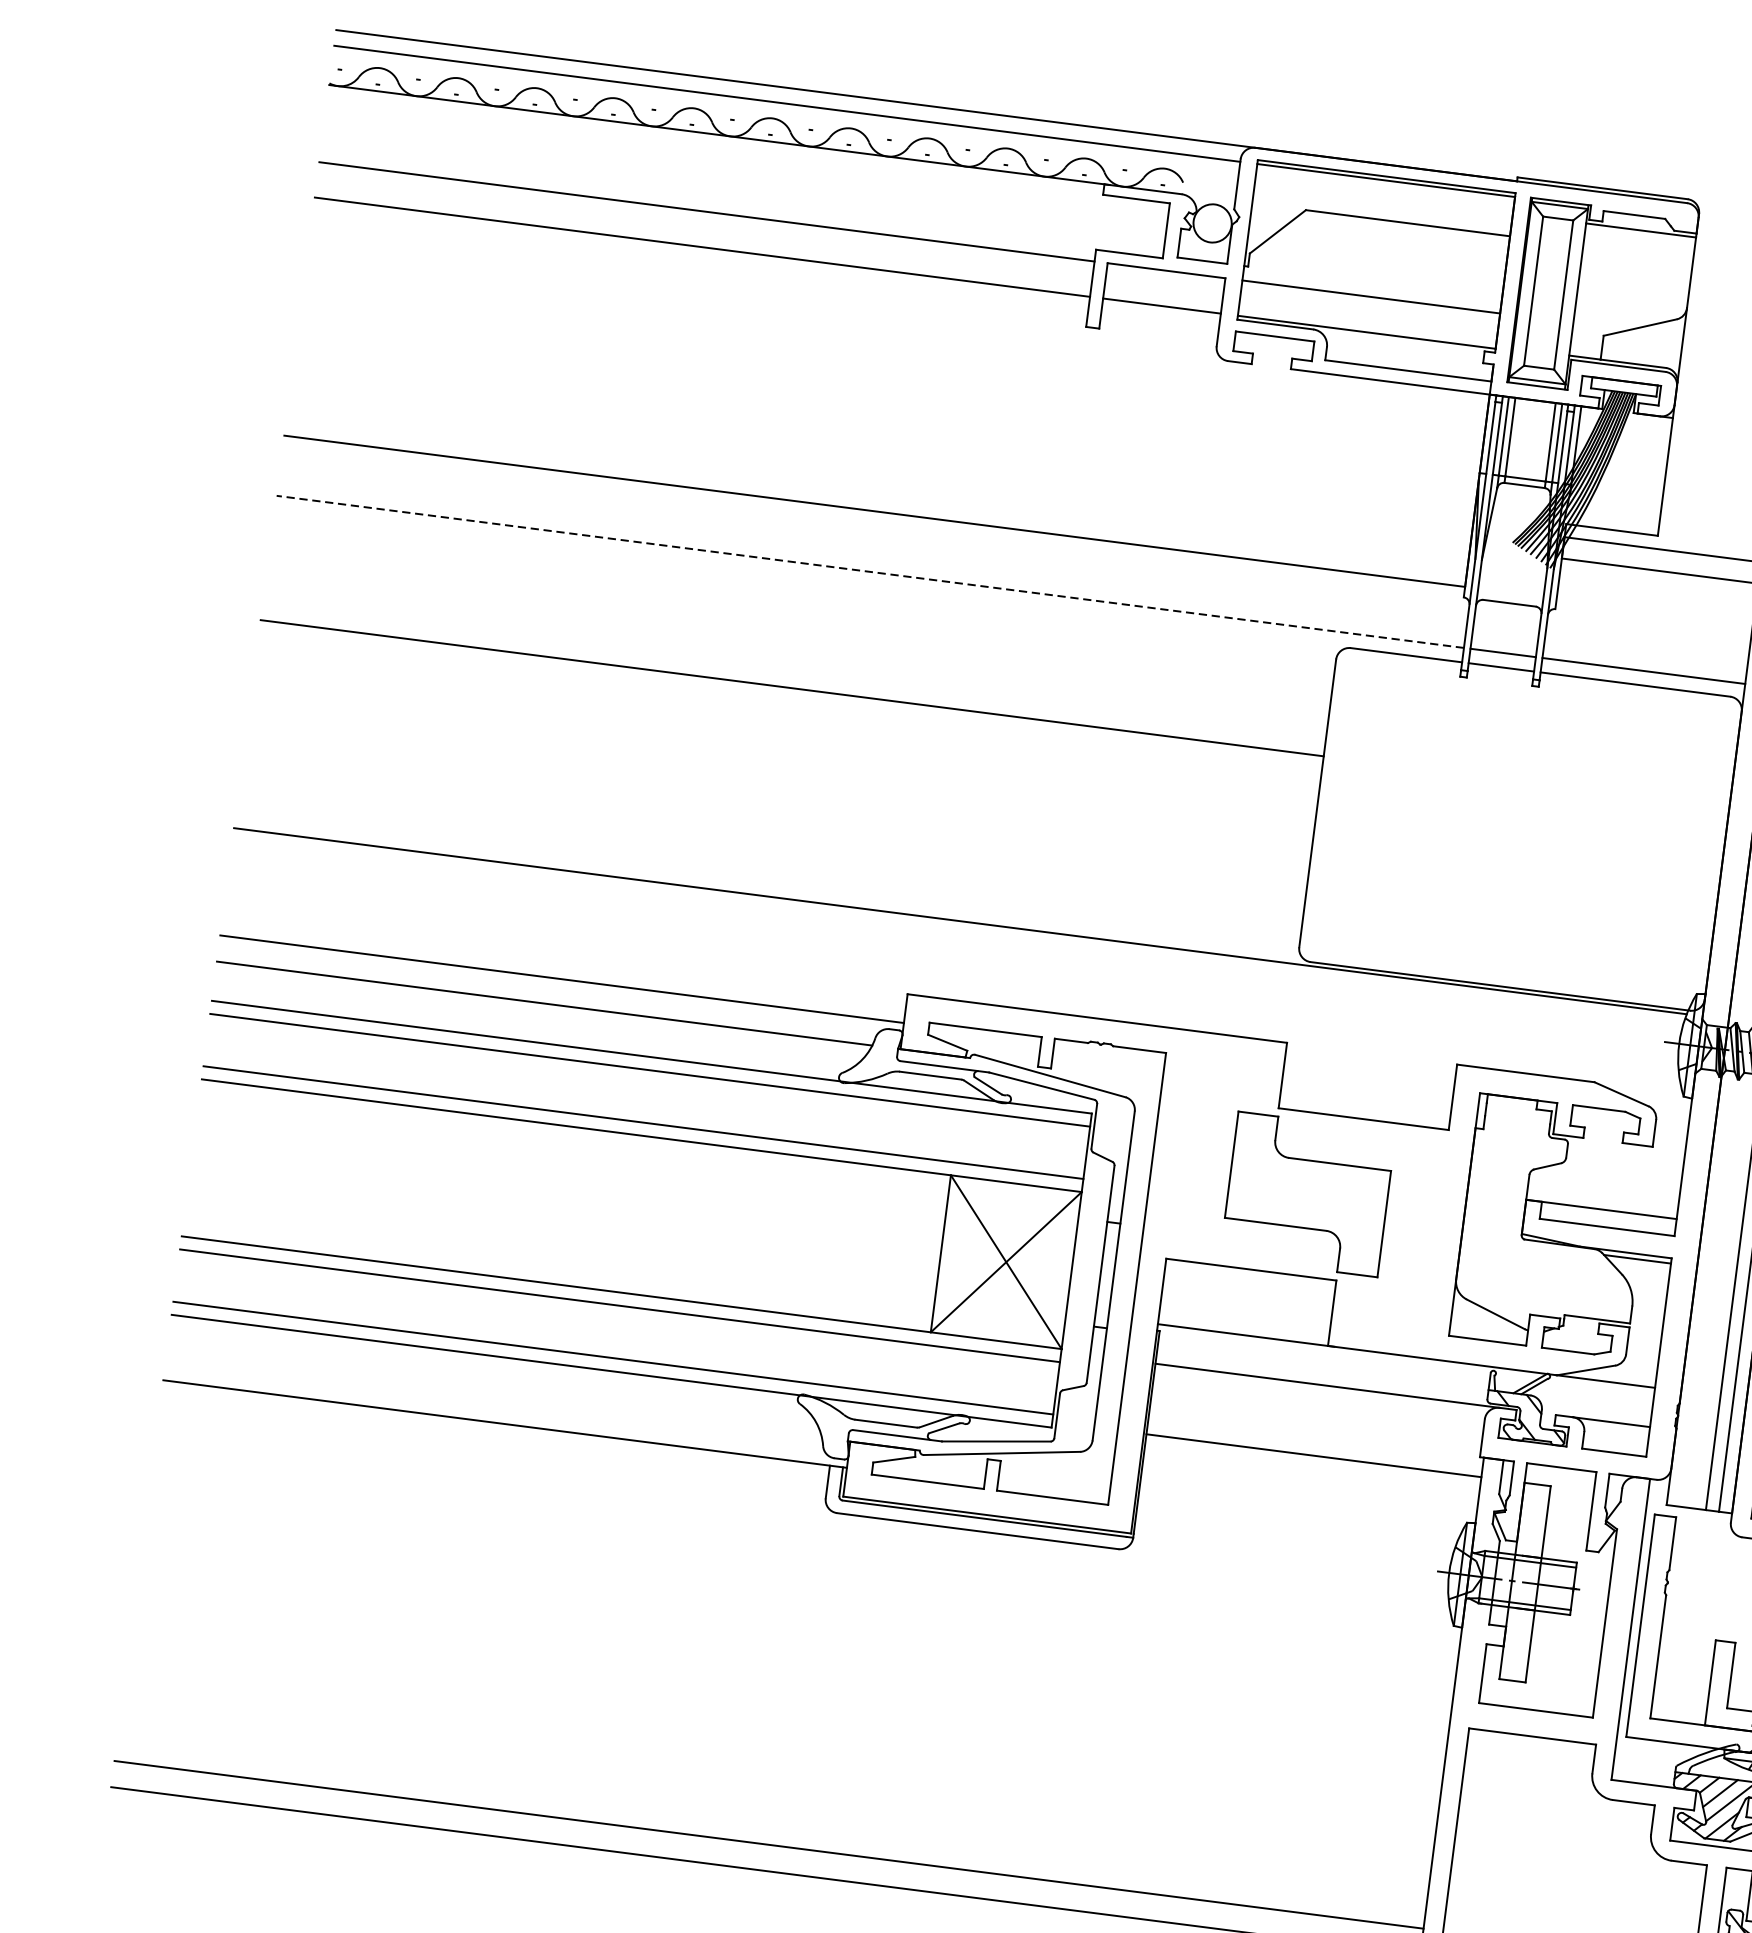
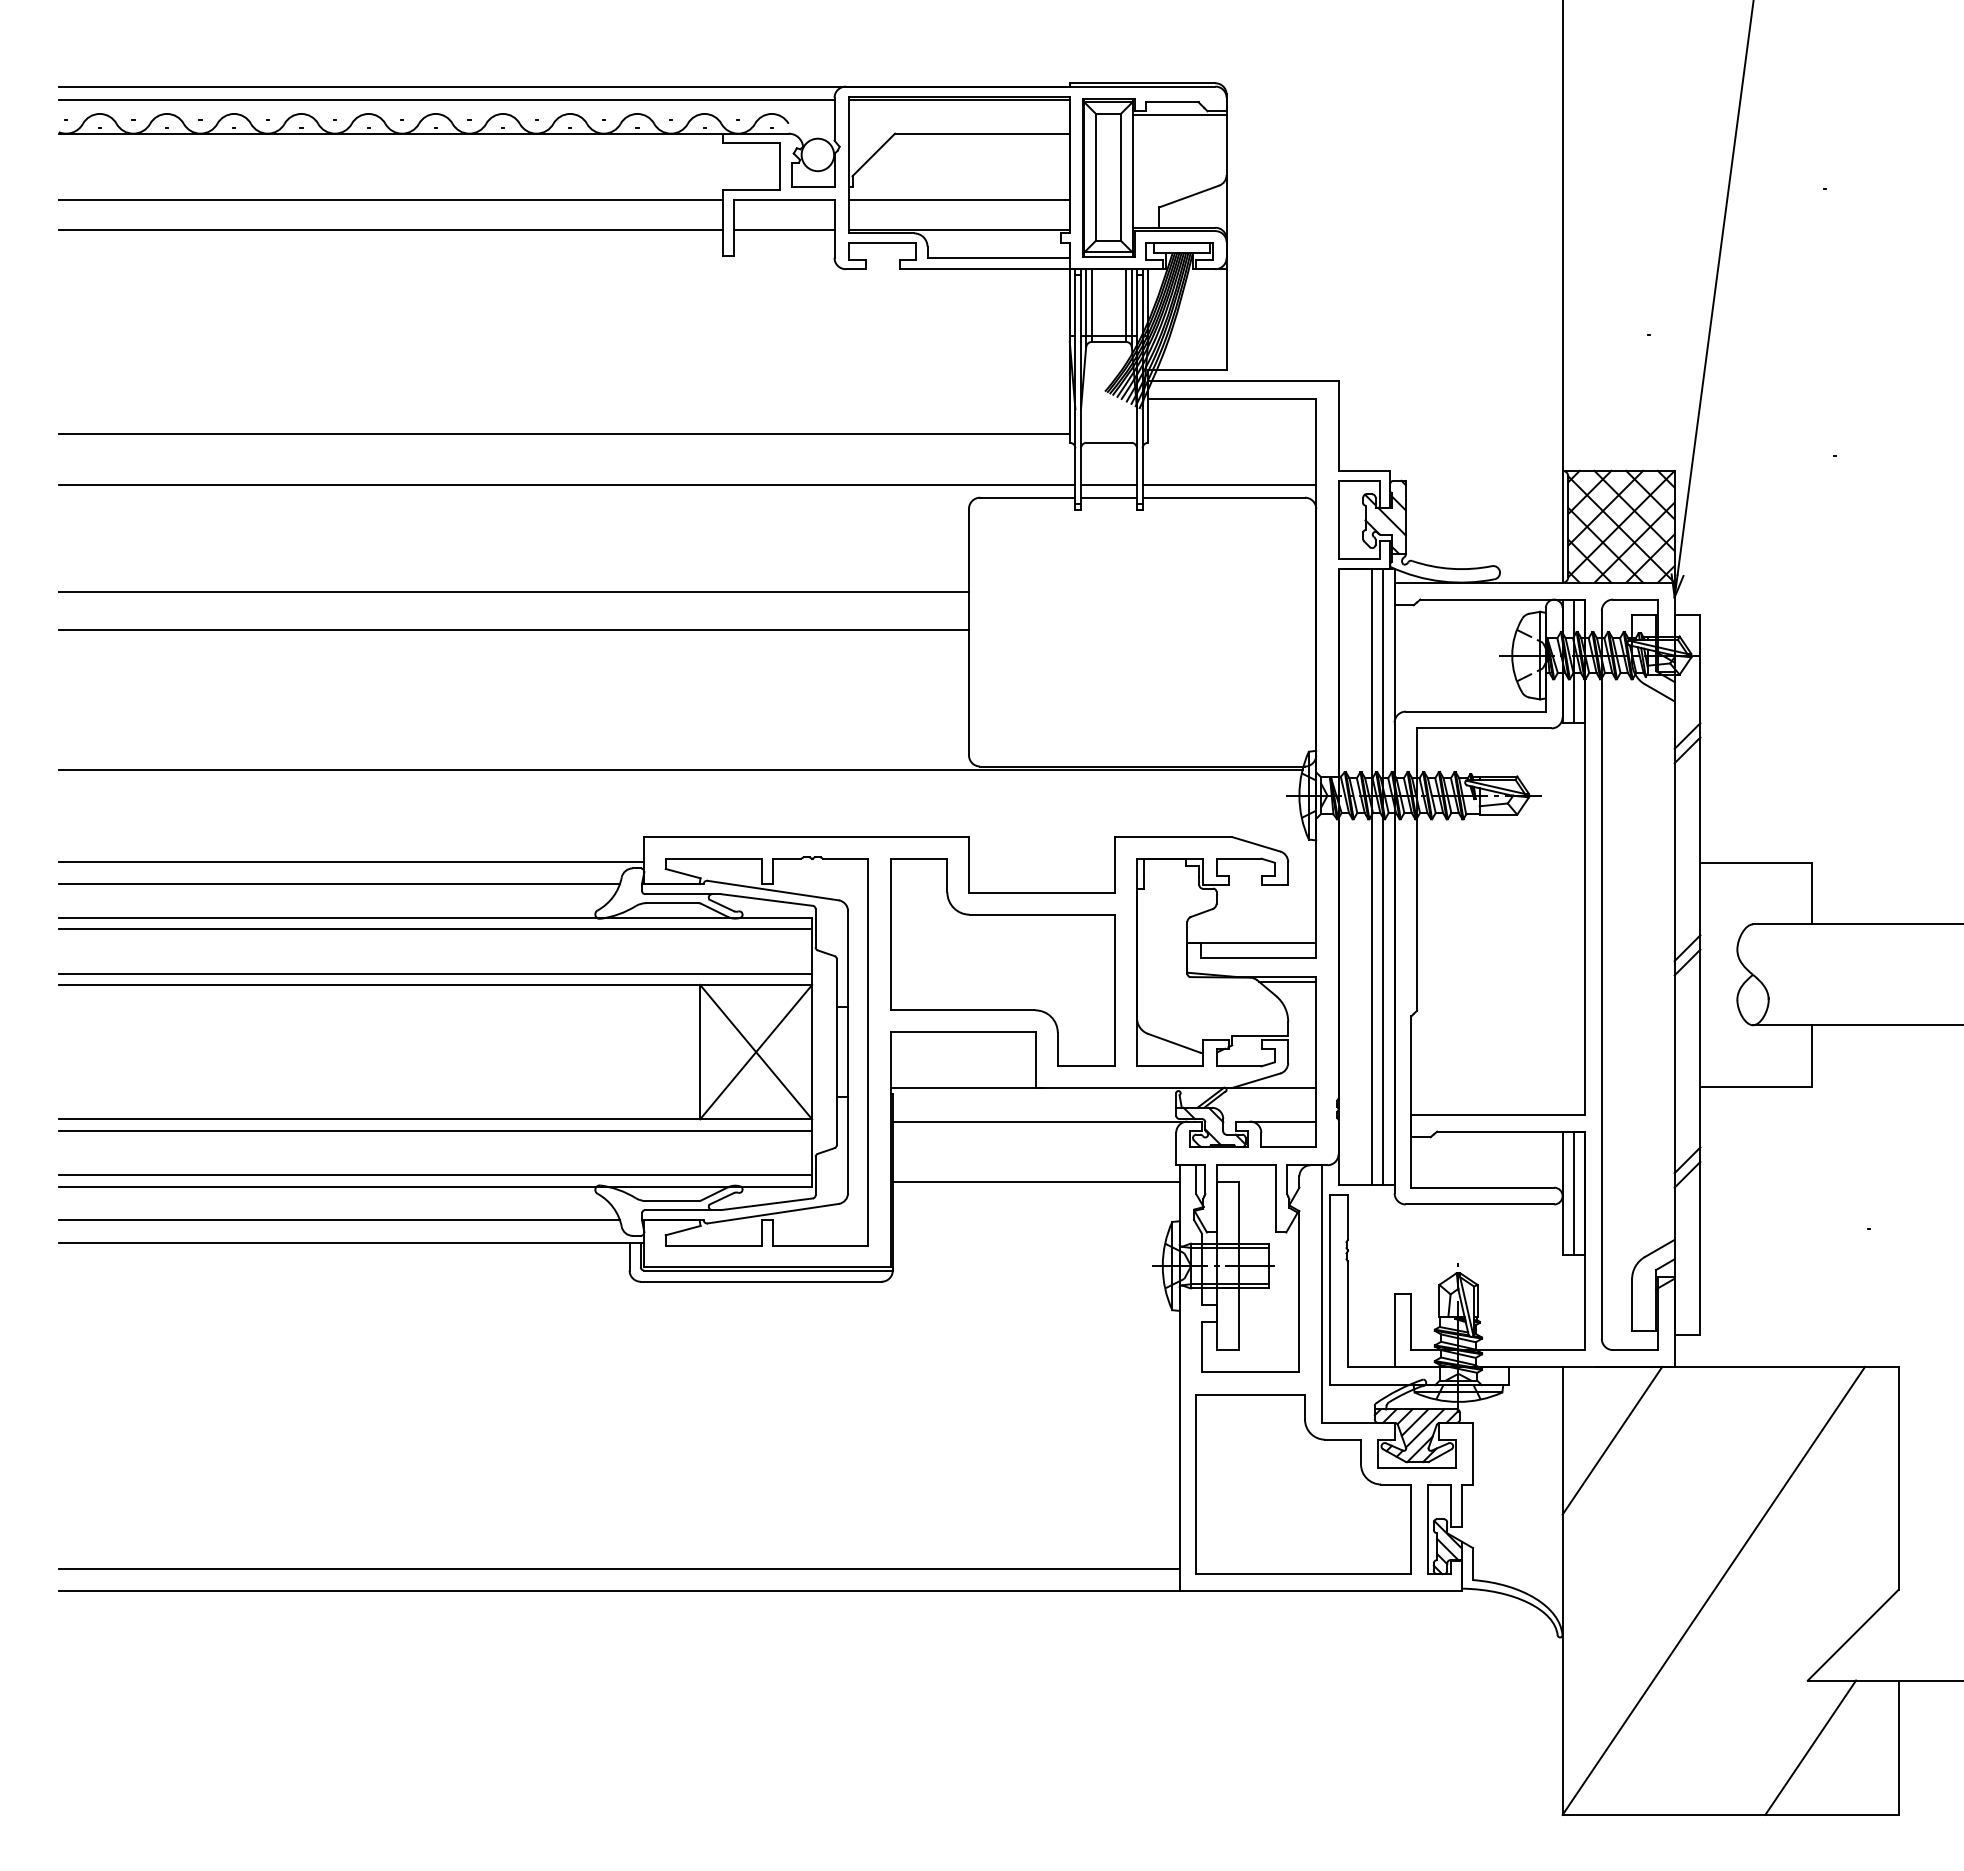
line: (869, 571) -> (566, 485), dashed -> solid
line: (786, 732) -> (513, 629), added
part: (1307, 1194) -> (1002, 962), size x1.67
line: (493, 1396) -> (338, 1220), added

